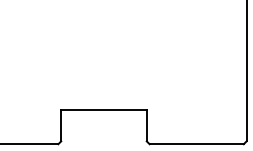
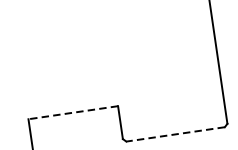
line: (103, 109) -> (72, 112), solid -> dashed
line: (196, 144) -> (175, 134), solid -> dashed

